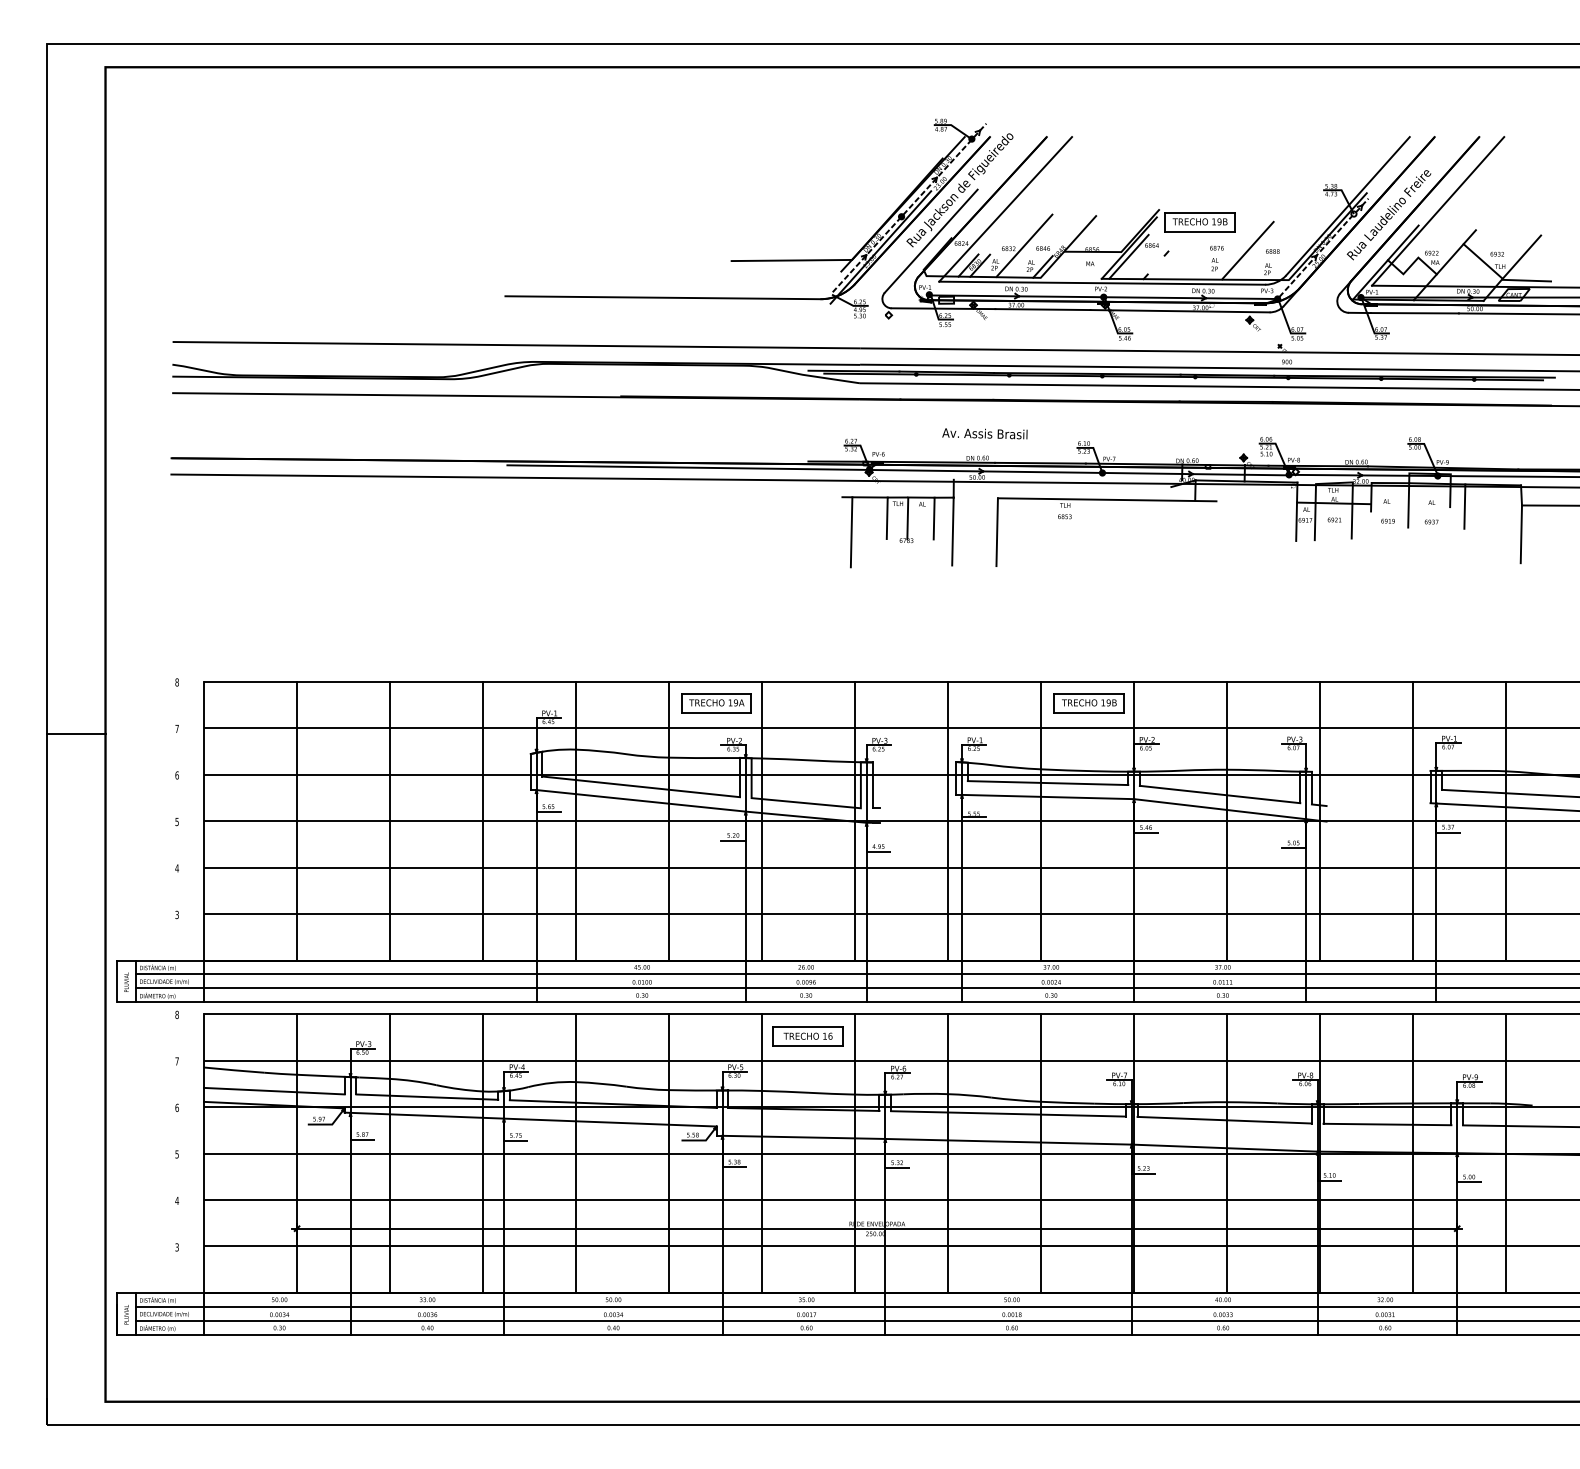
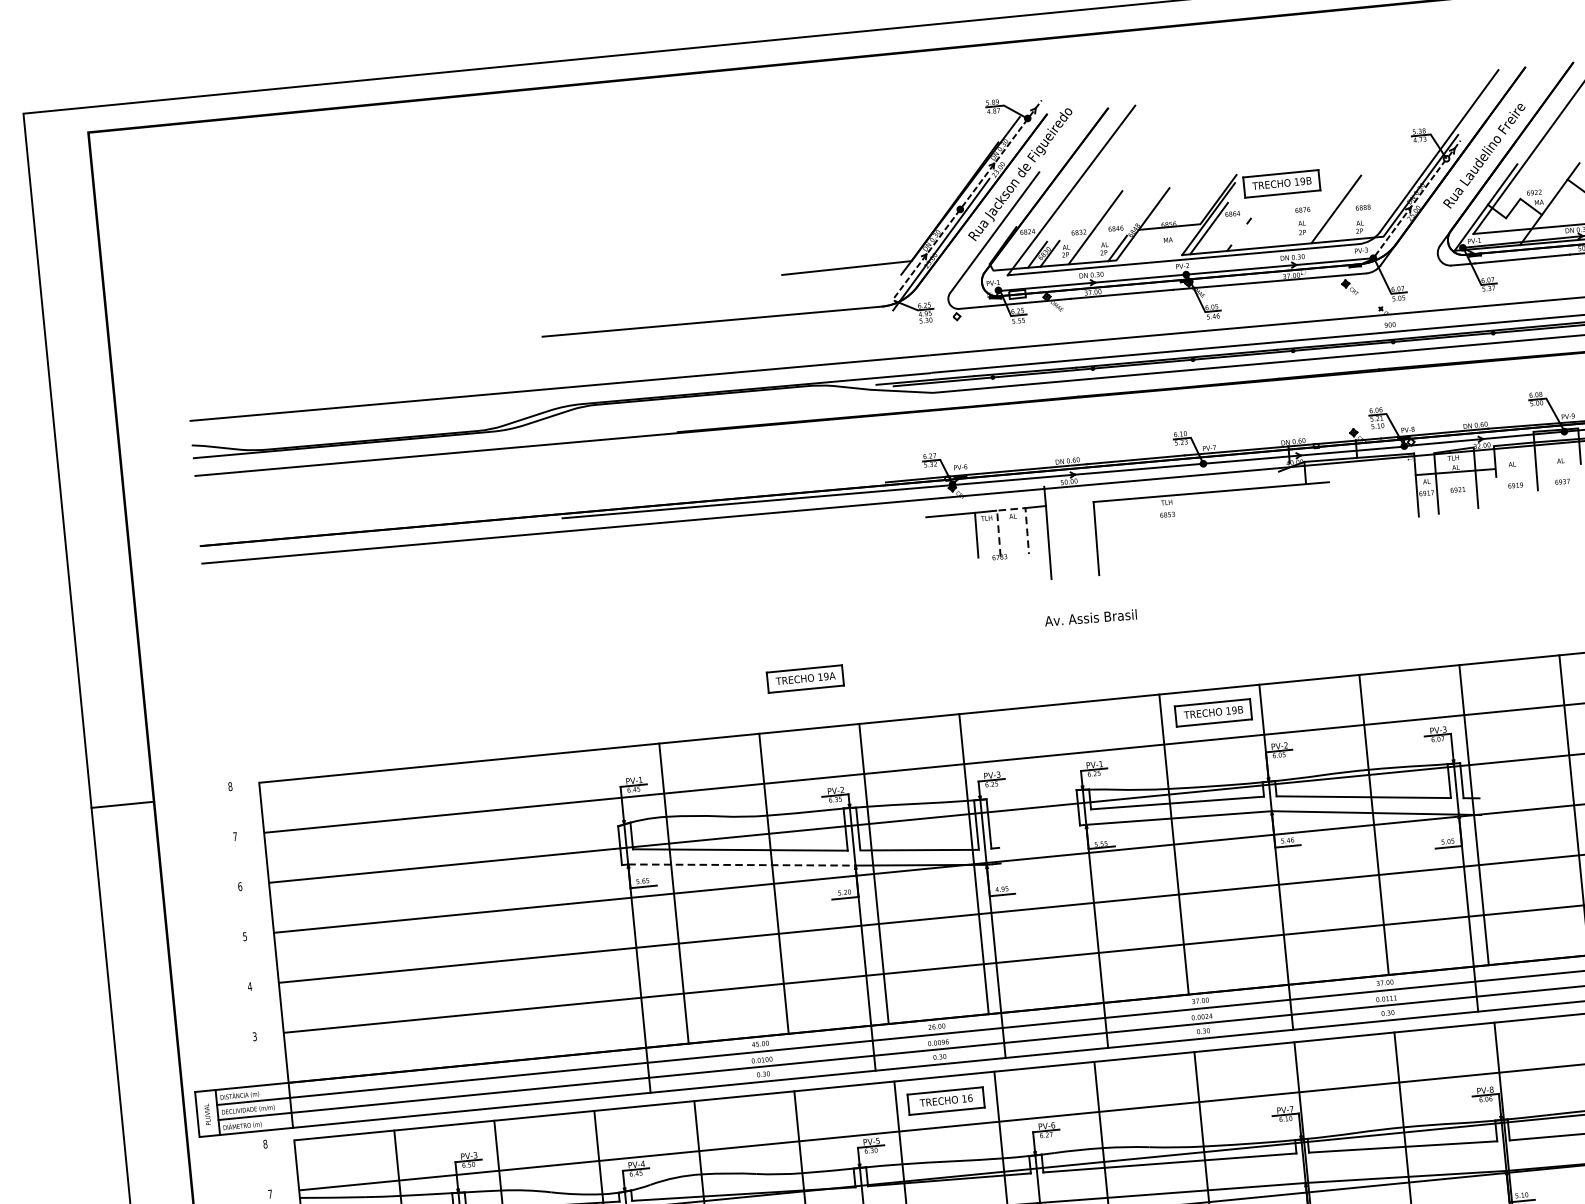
text: (984, 433) -> (1090, 617), moved
line: (921, 497) -> (1011, 509), solid -> dashed
line: (851, 532) -> (939, 554), removed
part: (716, 703) -> (805, 679), moved
line: (76, 734) -> (122, 804), moved
line: (641, 800) -> (742, 864), solid -> dashed
line: (297, 820) -> (374, 922), removed
line: (390, 820) -> (474, 912), removed
line: (483, 820) -> (574, 902), removed
line: (948, 820) -> (1074, 853), removed

